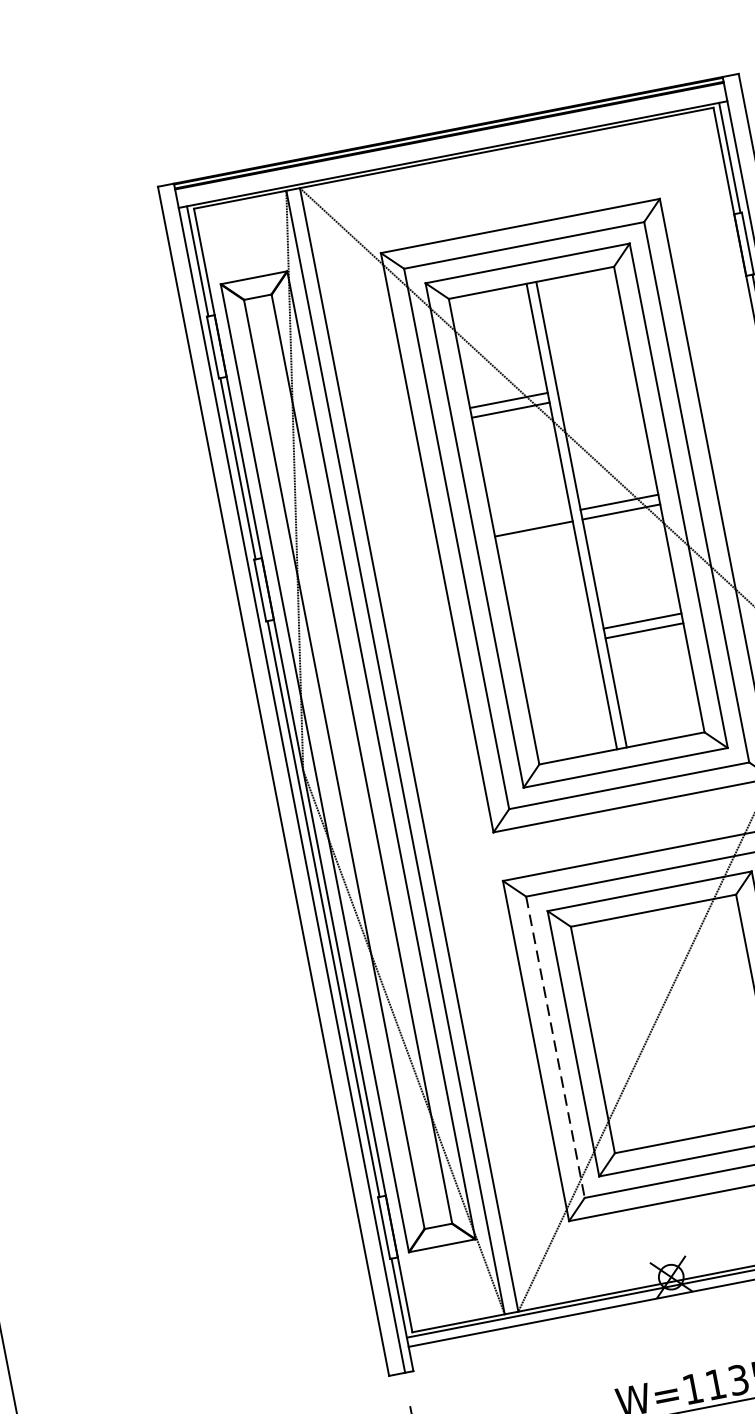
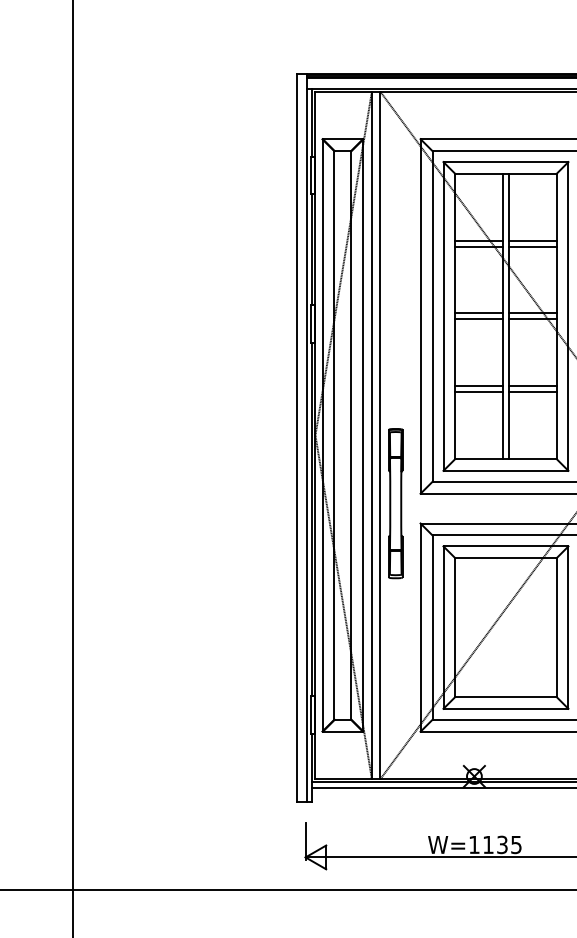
line: (595, 383) -> (532, 240), added
line: (597, 392) -> (532, 246), added
line: (530, 519) -> (478, 313), added
line: (554, 638) -> (478, 386), added
line: (555, 648) -> (478, 392), added
part: (455, 856) -> (395, 503), added
line: (555, 1048) -> (432, 628), dashed -> solid

